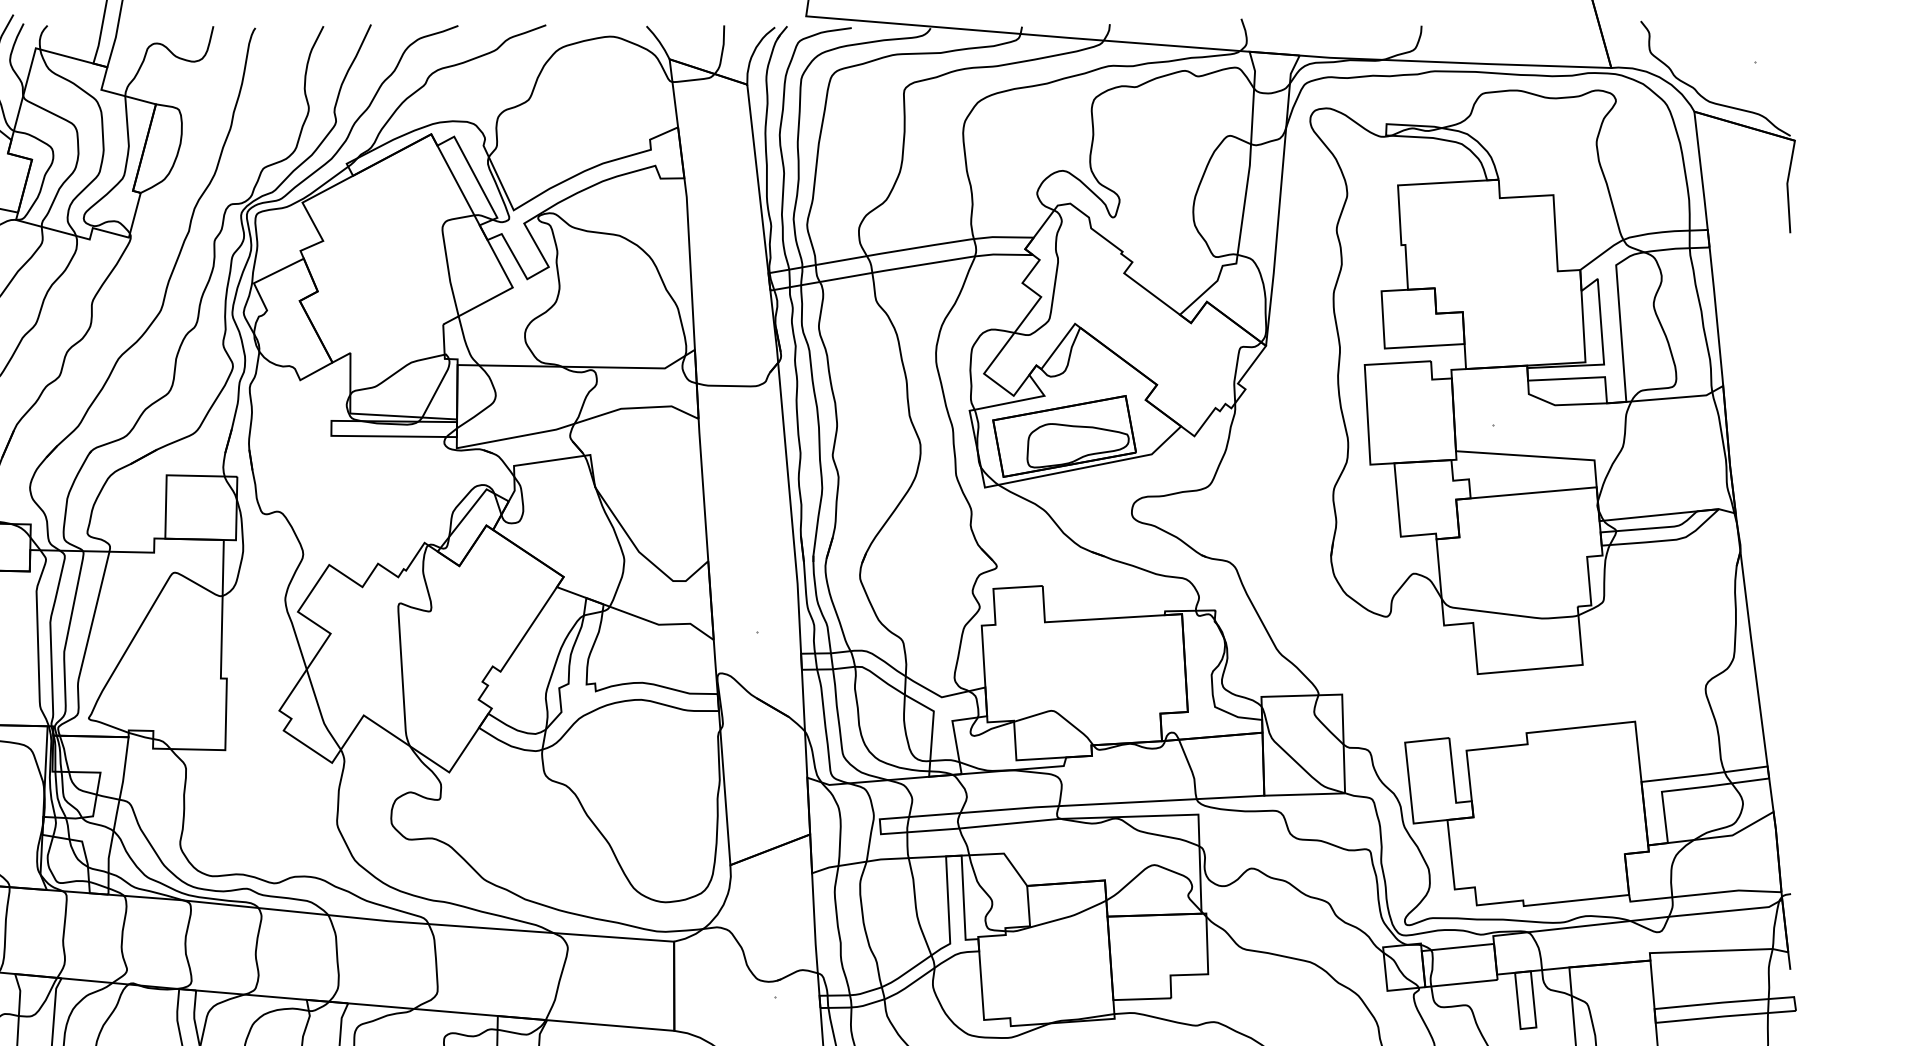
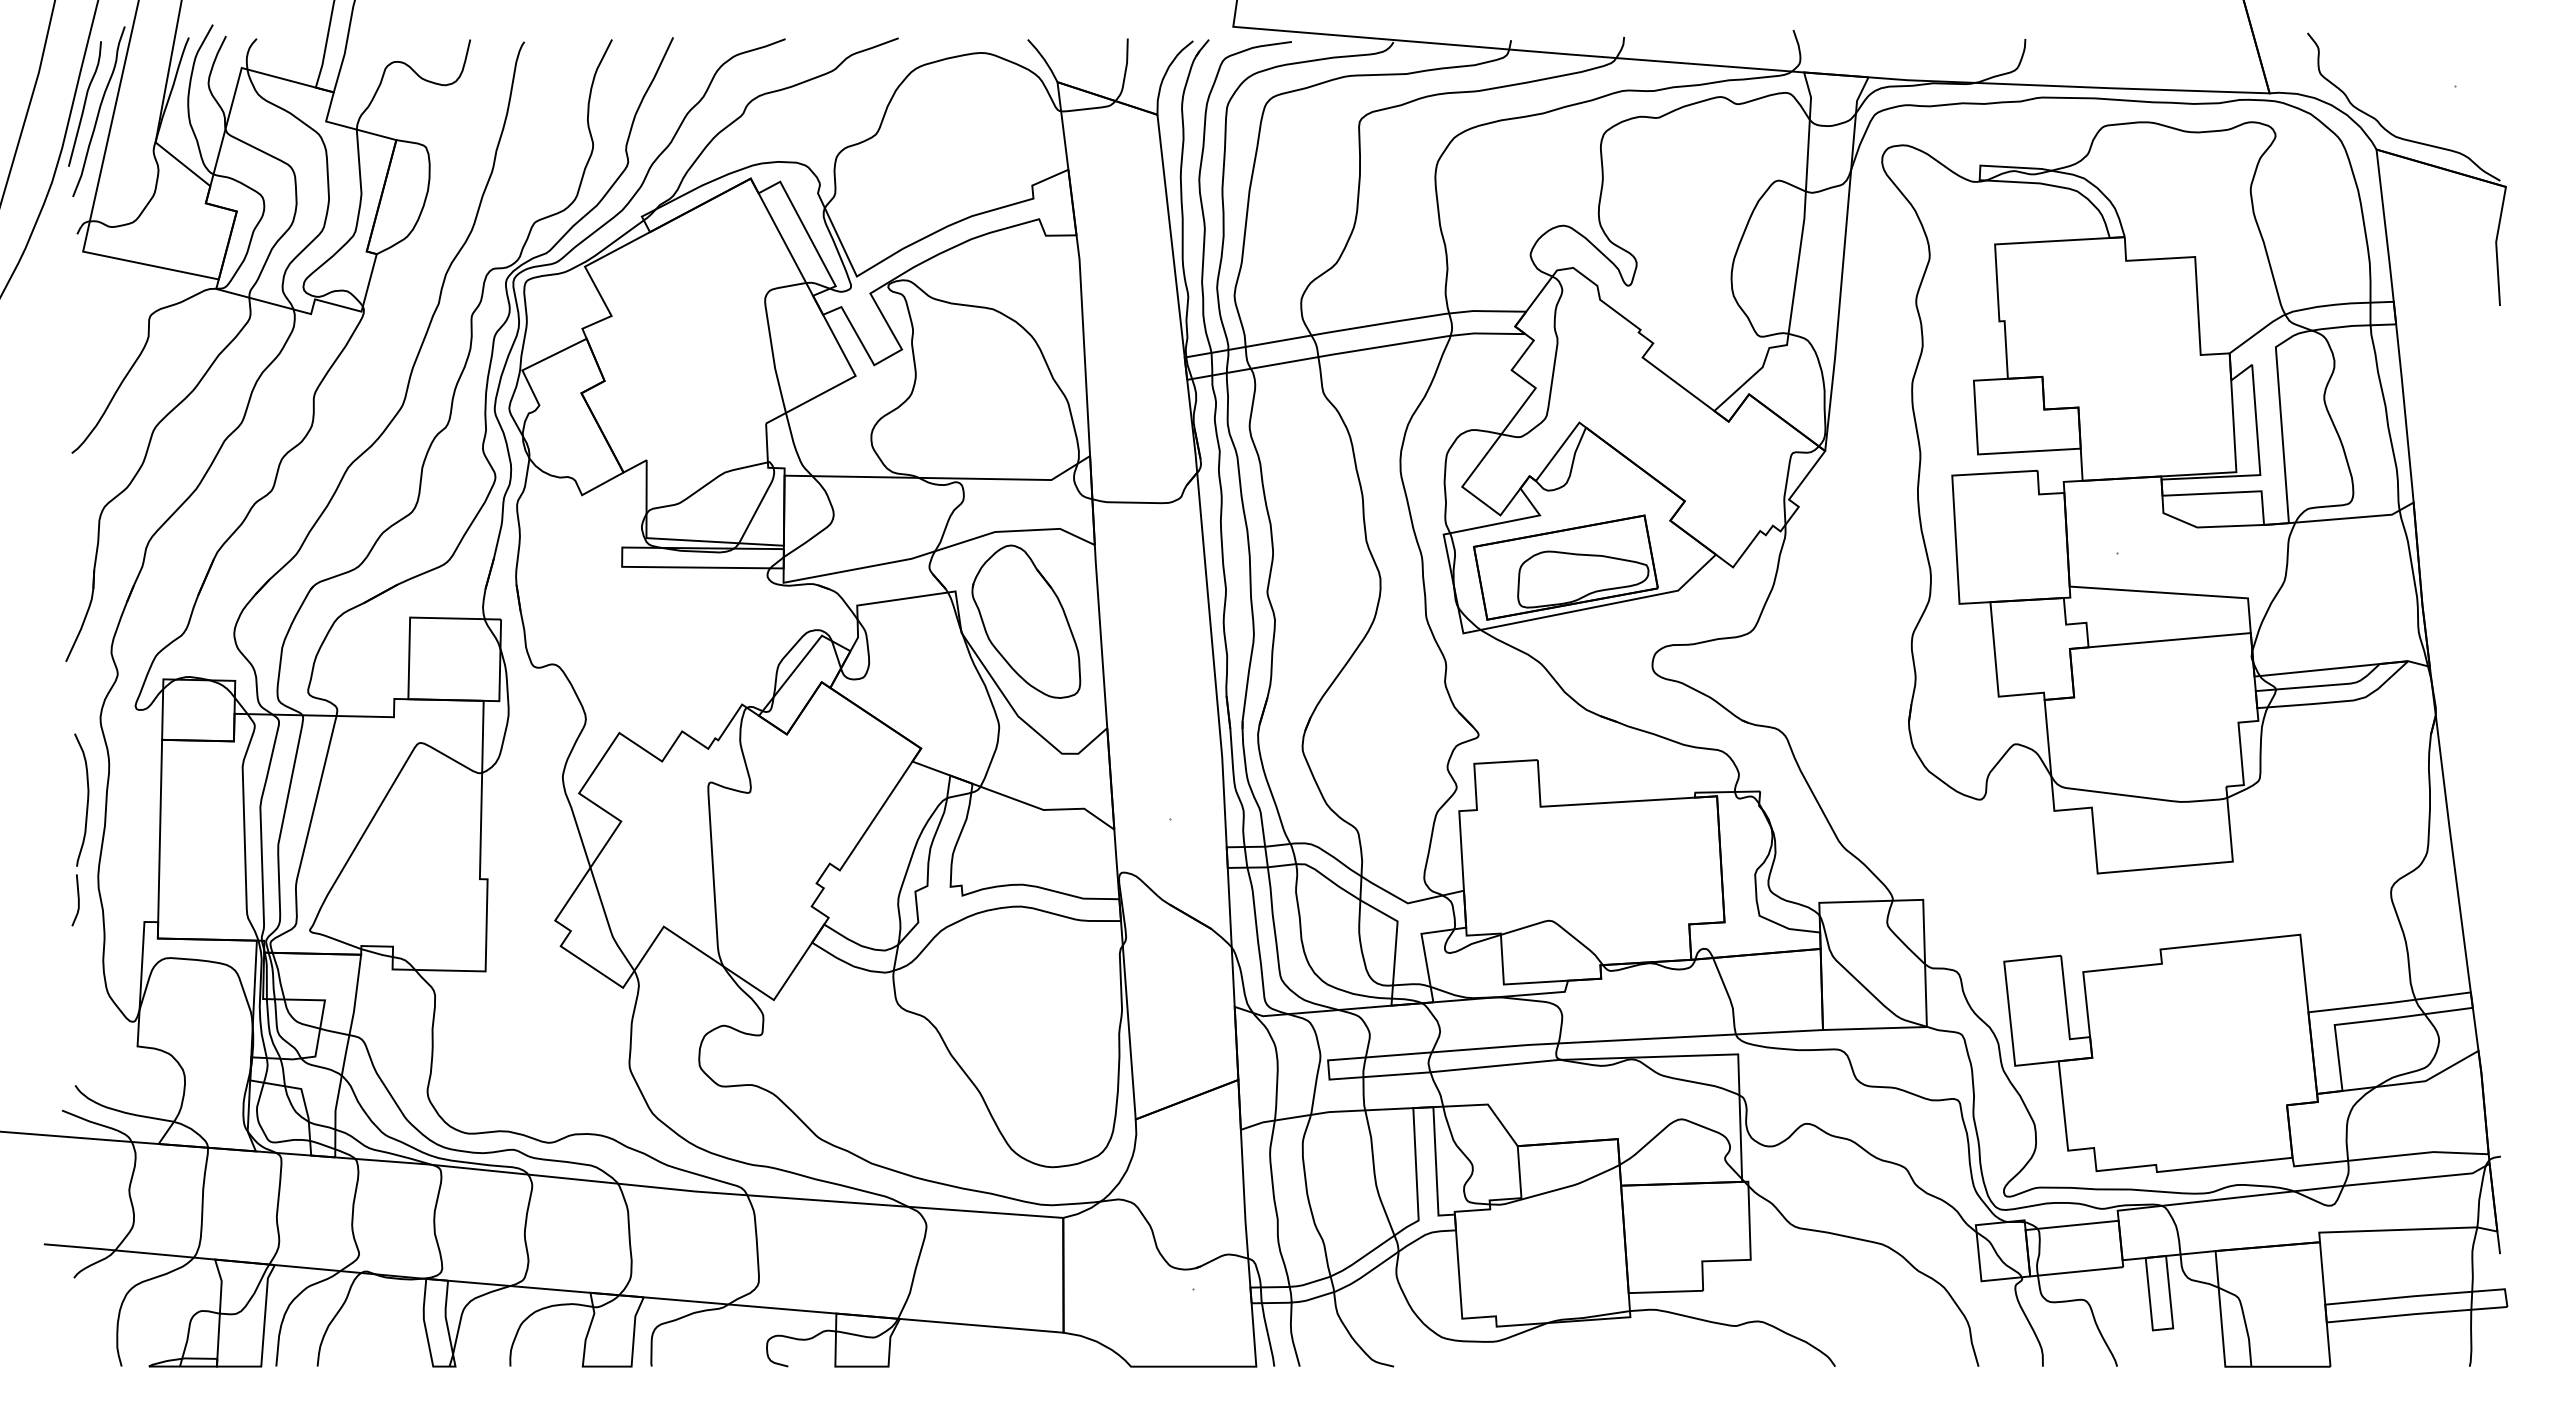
part: (645, 478) -> (1026, 621), added

